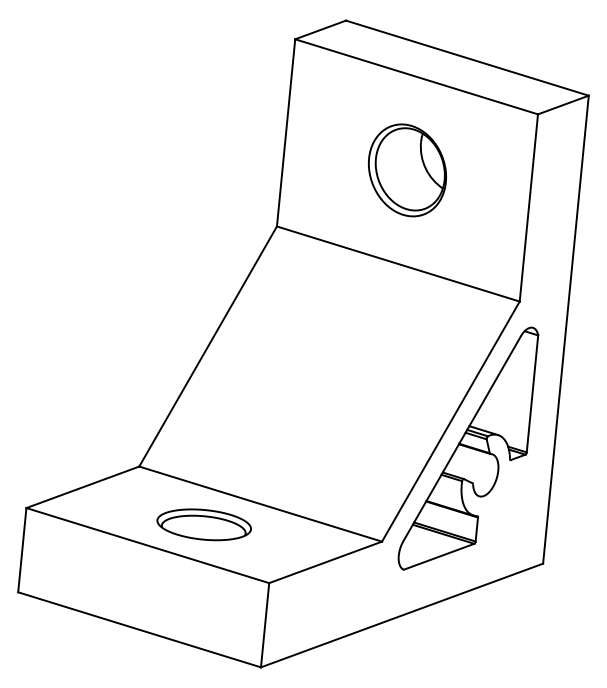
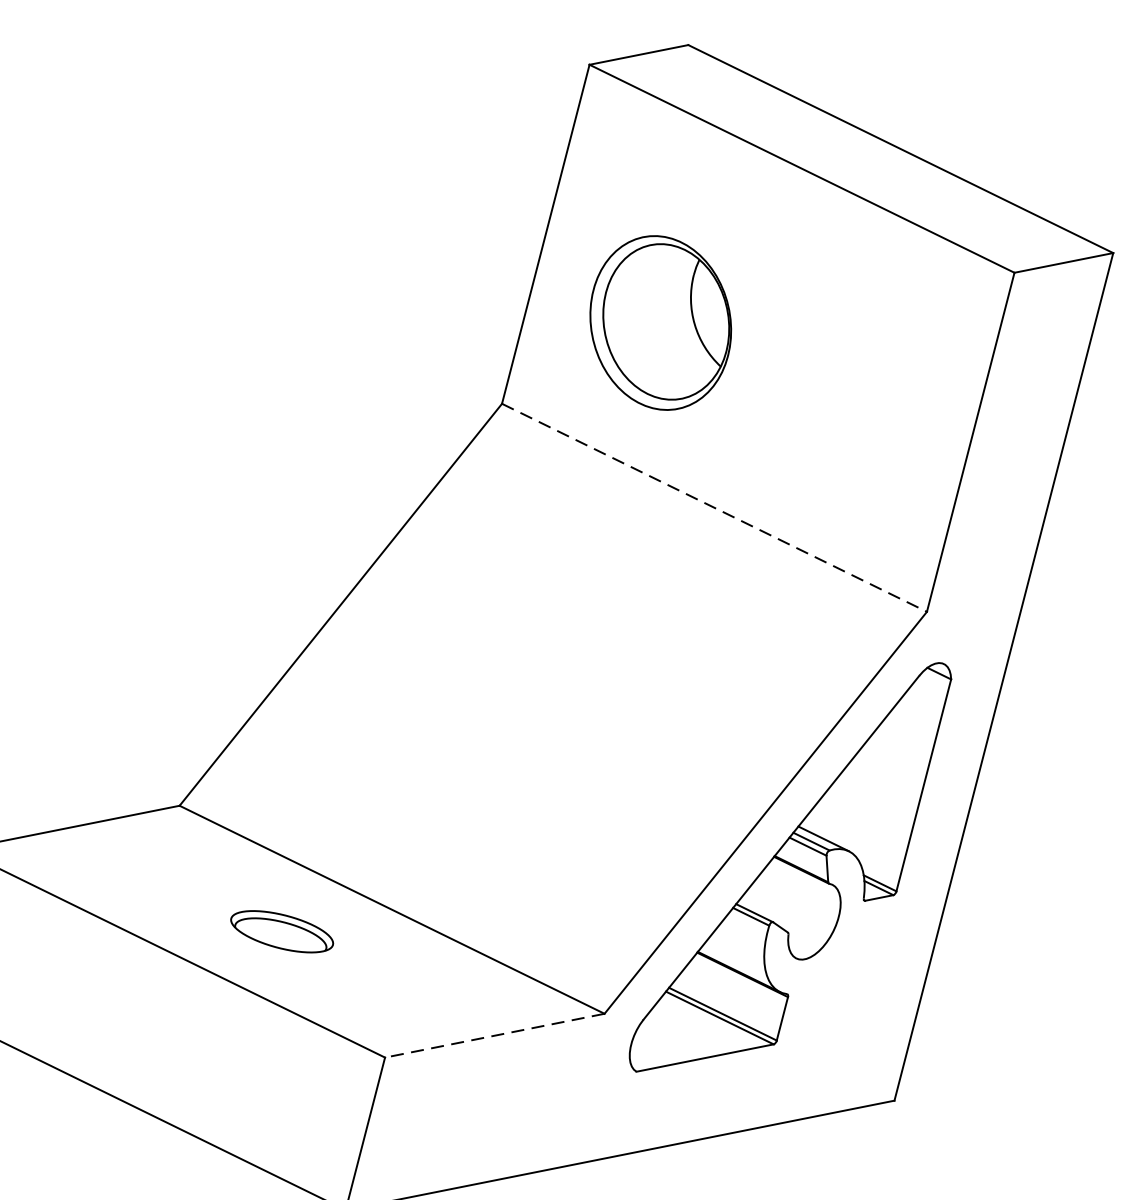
part: (407, 170) -> (660, 323), moved
line: (398, 264) -> (714, 508), solid -> dashed
part: (203, 524) -> (281, 930), size x0.6
line: (325, 562) -> (494, 1035), solid -> dashed

